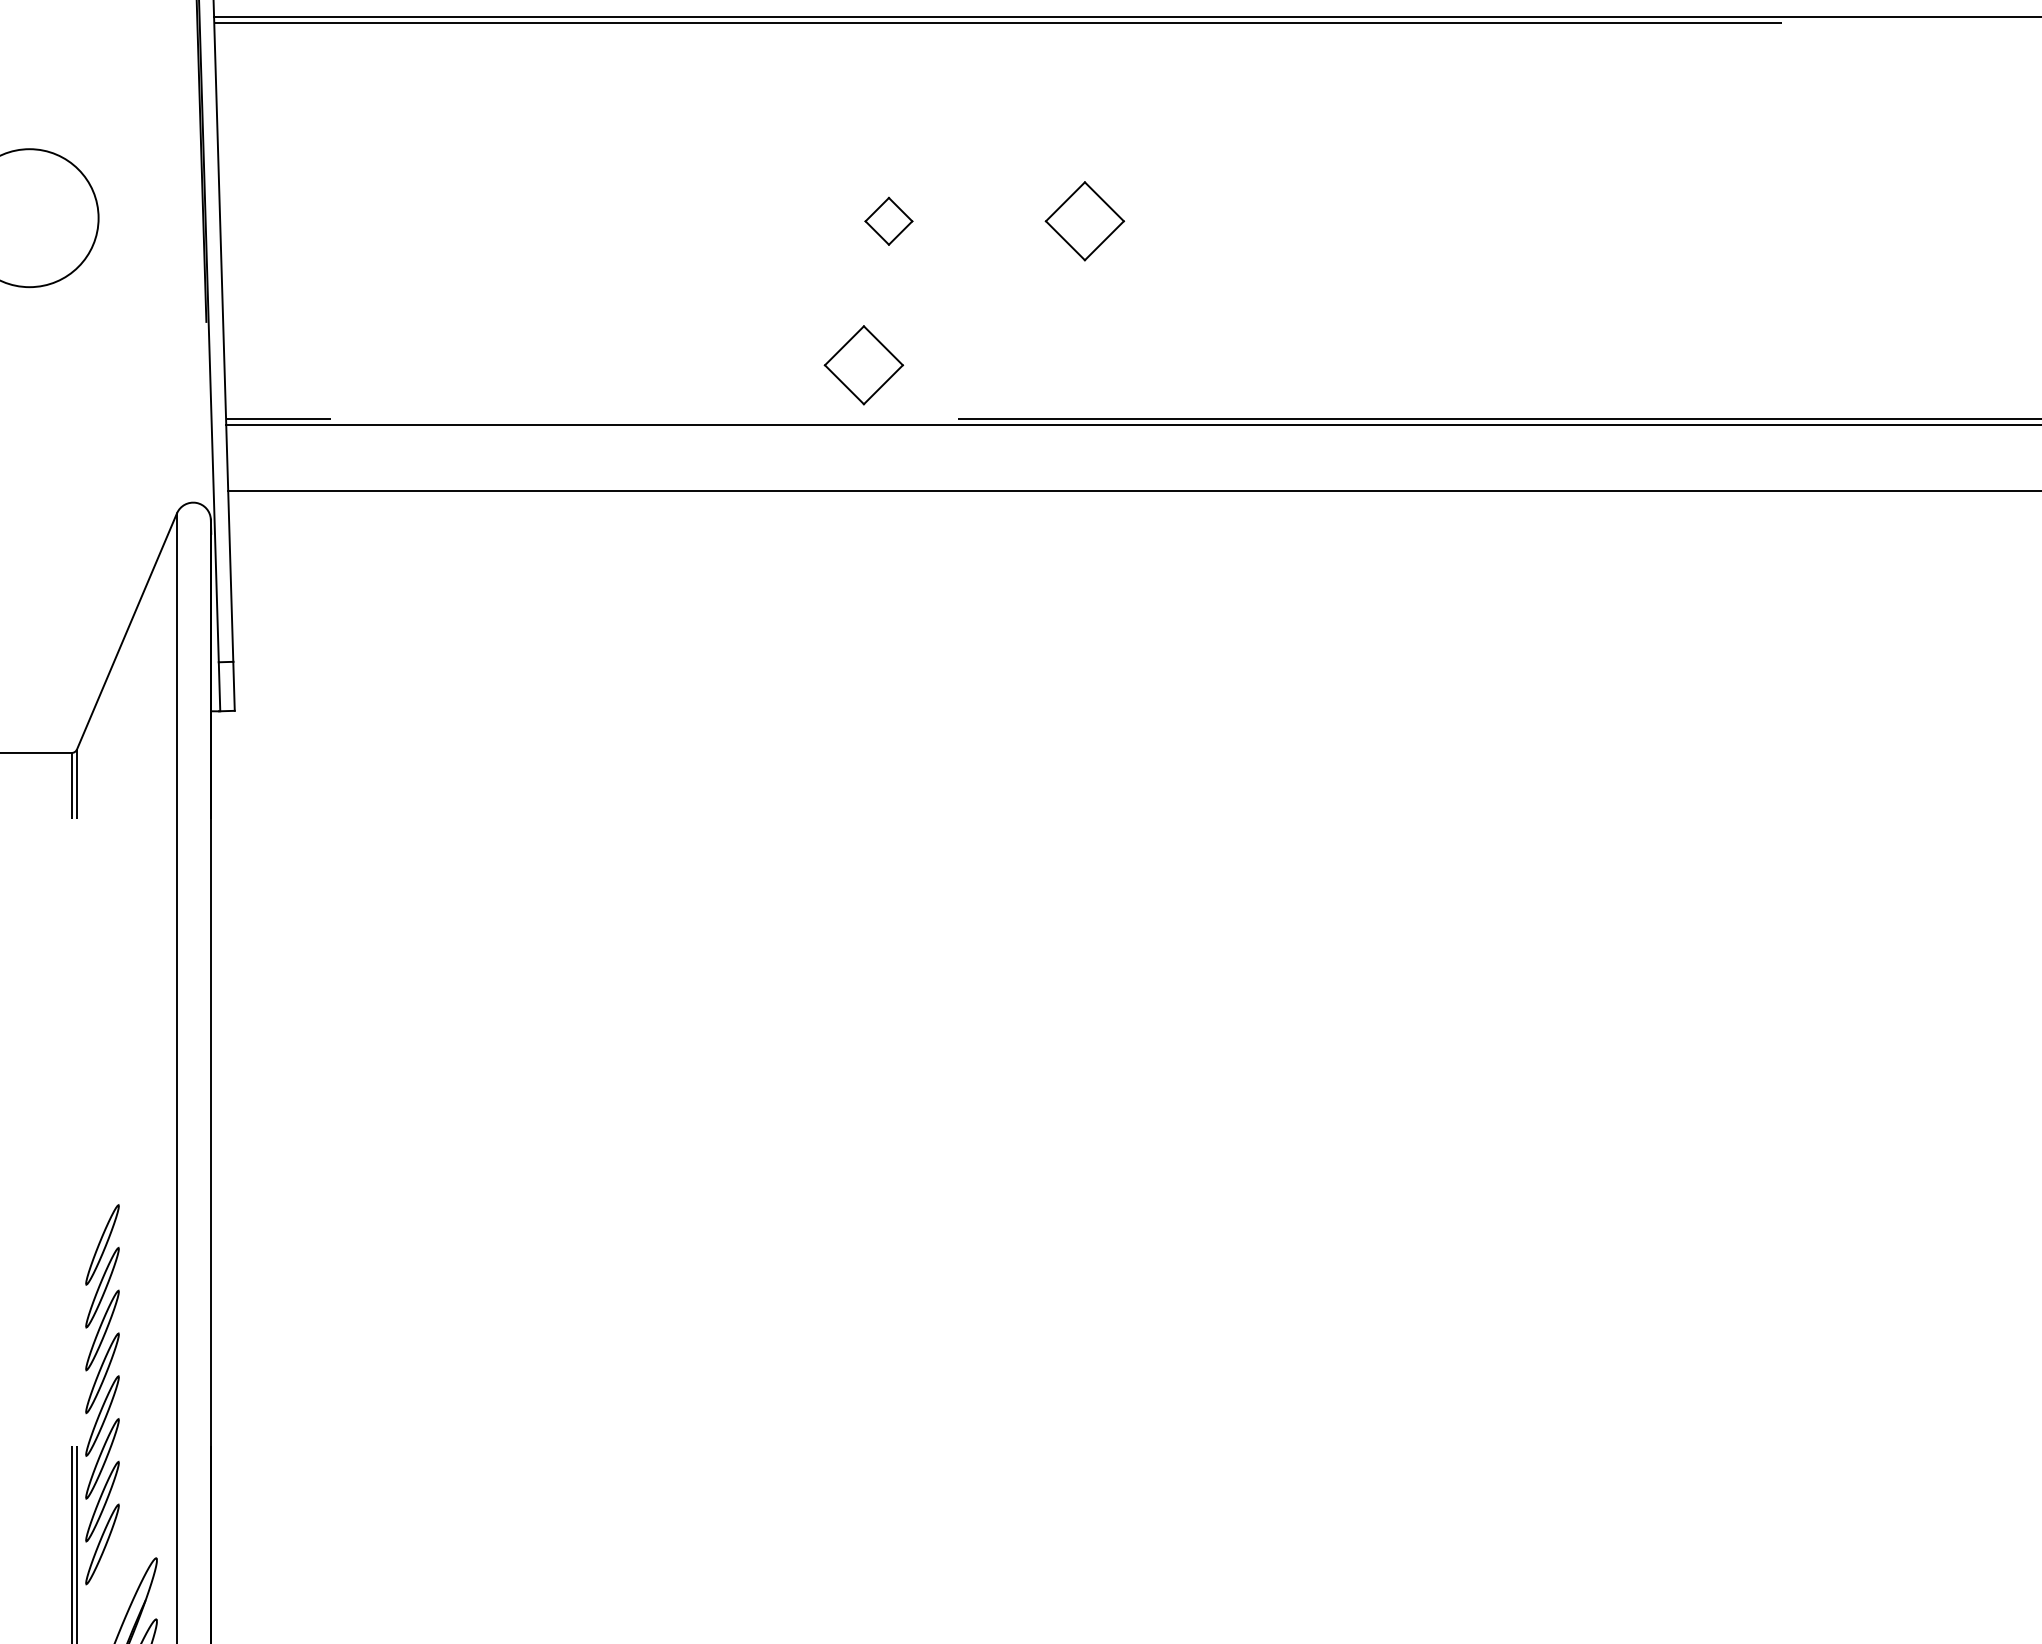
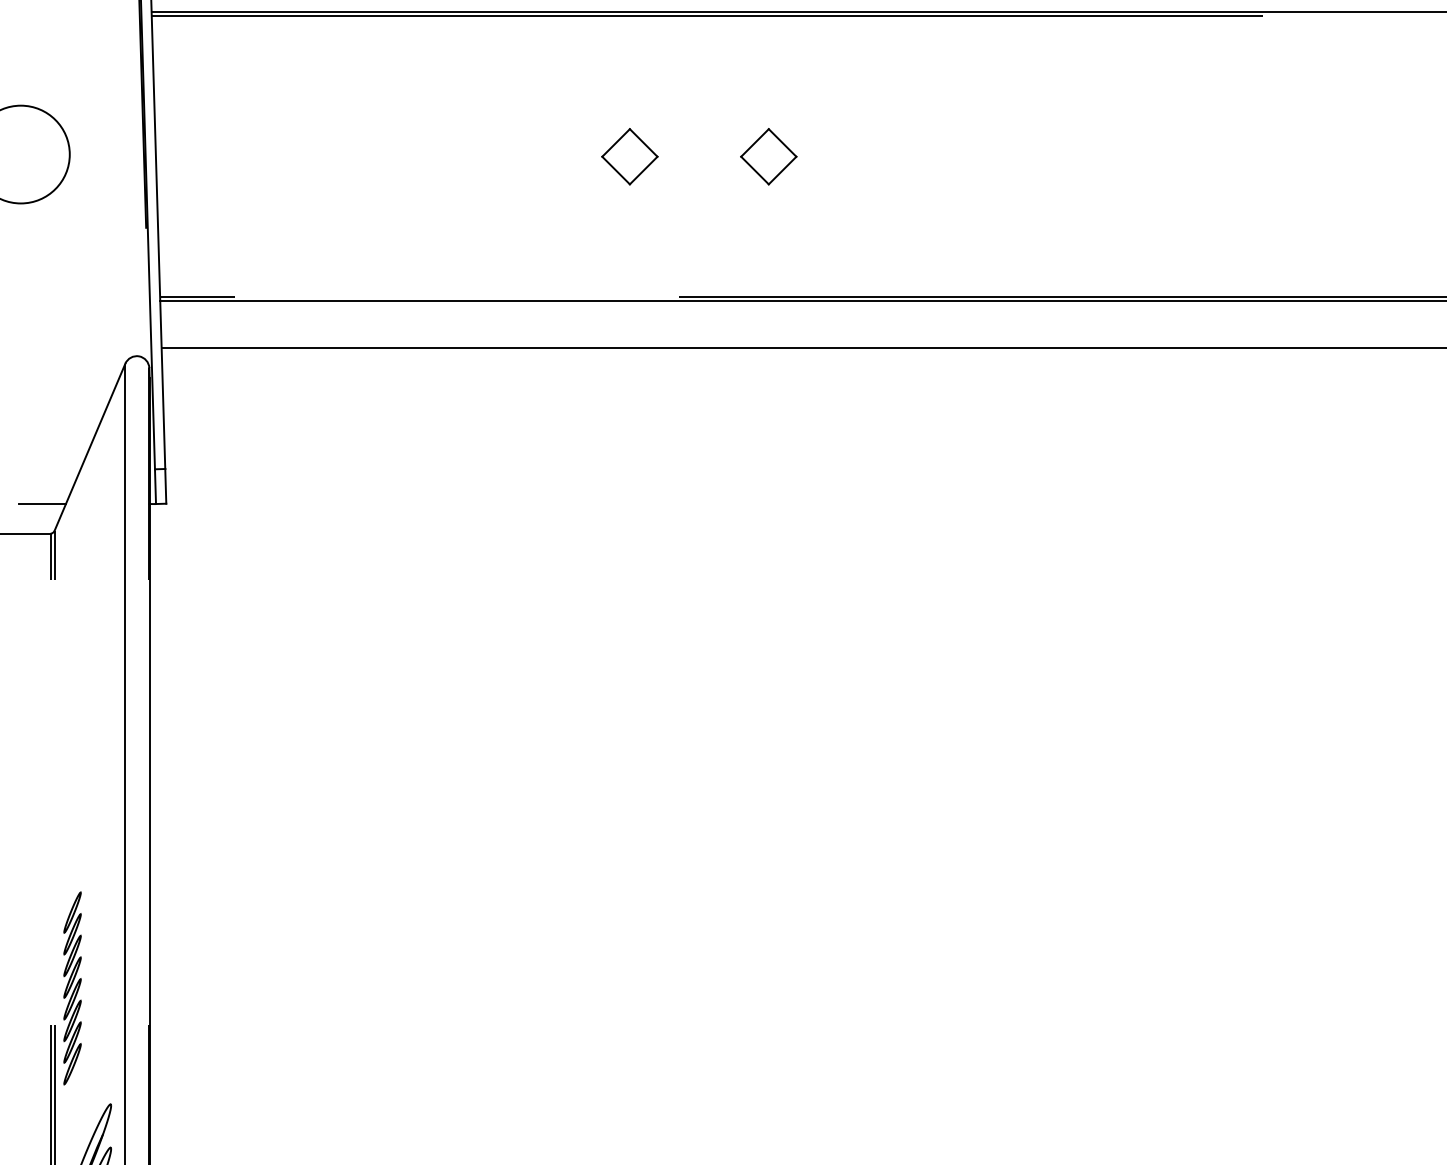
part: (888, 221) -> (629, 156), size x1.67
part: (863, 365) -> (611, 258), removed
line: (59, 711) -> (42, 504), added
part: (102, 1394) -> (72, 988), size x0.71

